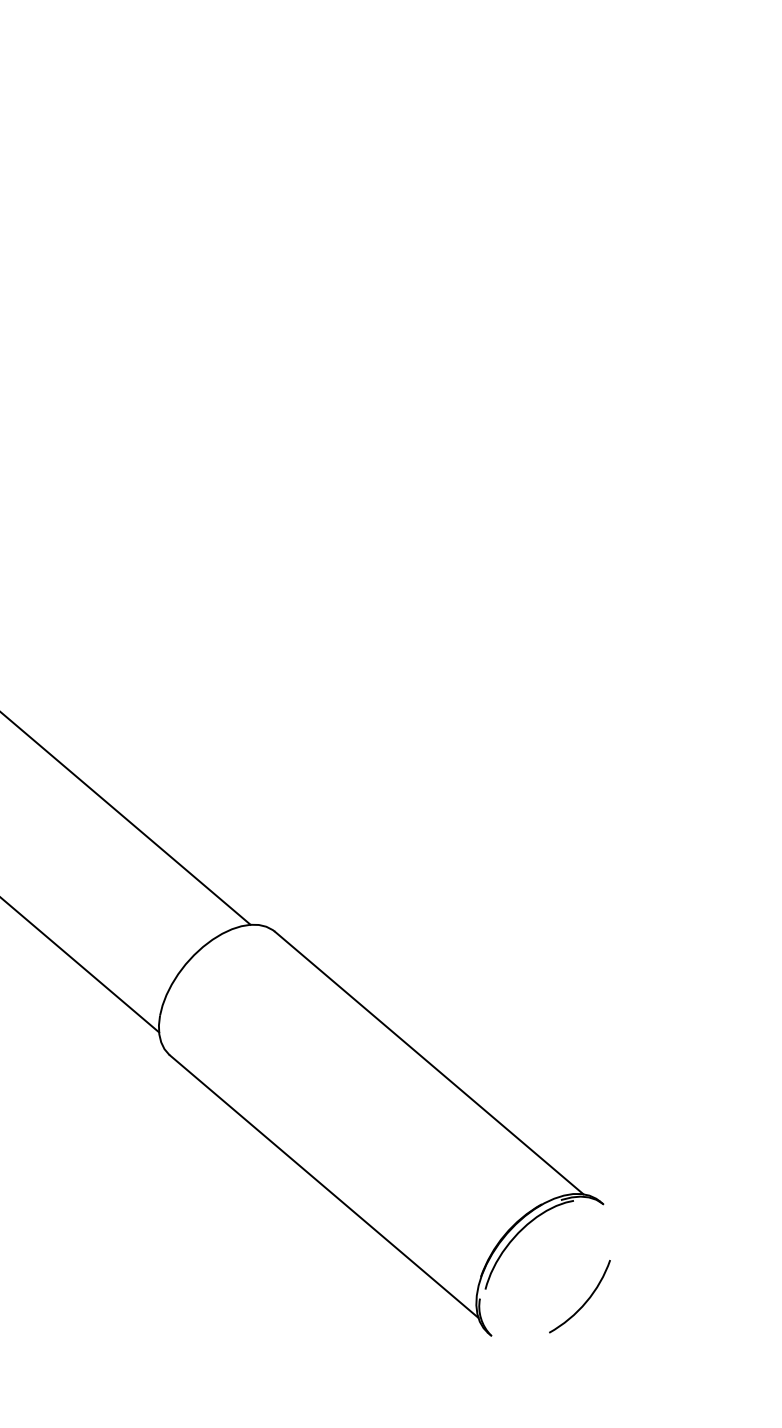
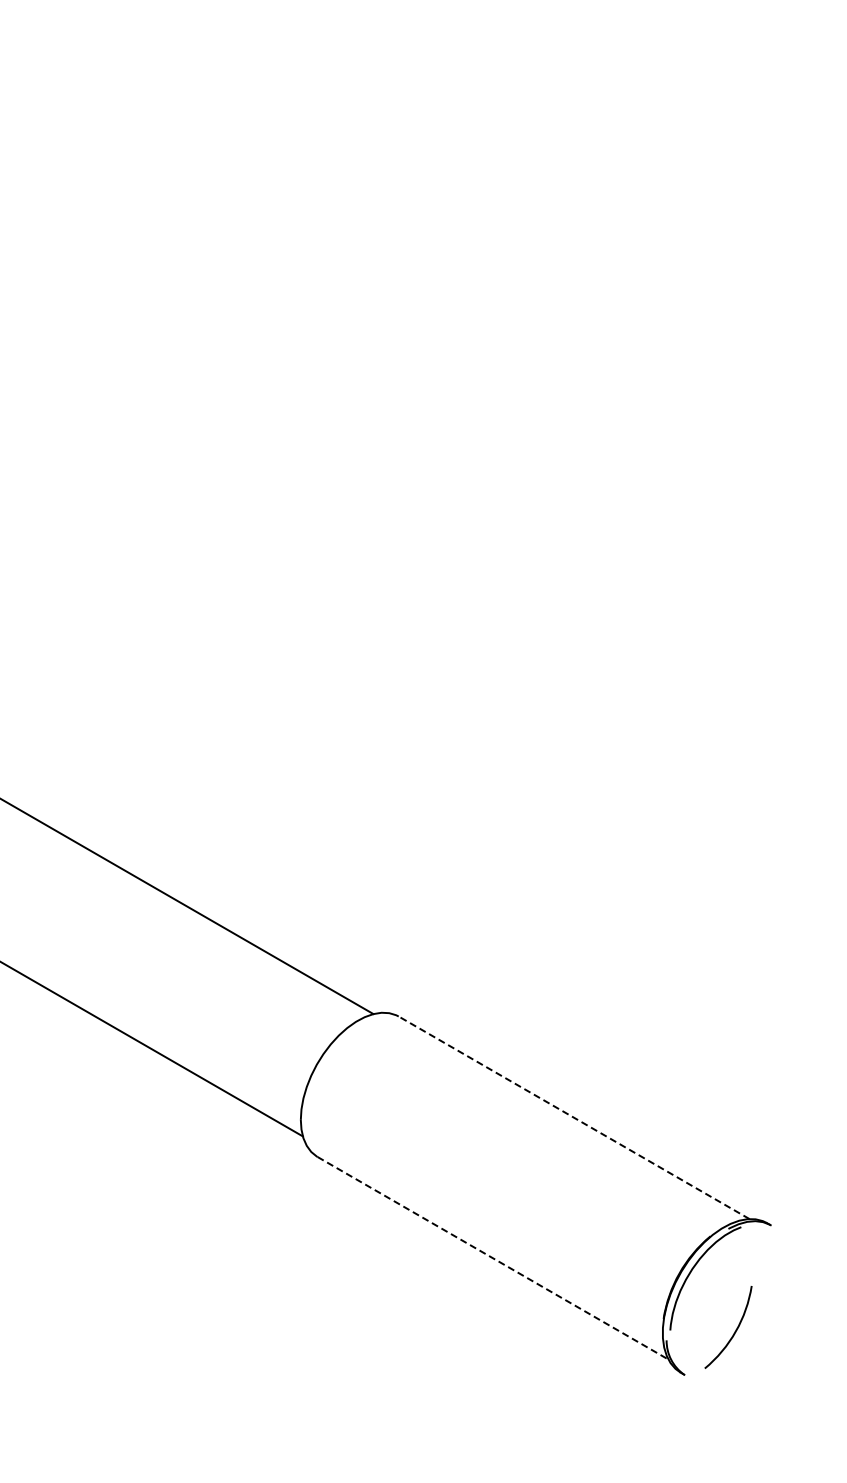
line: (429, 1062) -> (574, 1117), solid -> dashed
line: (324, 1186) -> (493, 1258), solid -> dashed
arc: (585, 1301) -> (734, 1331), moved

